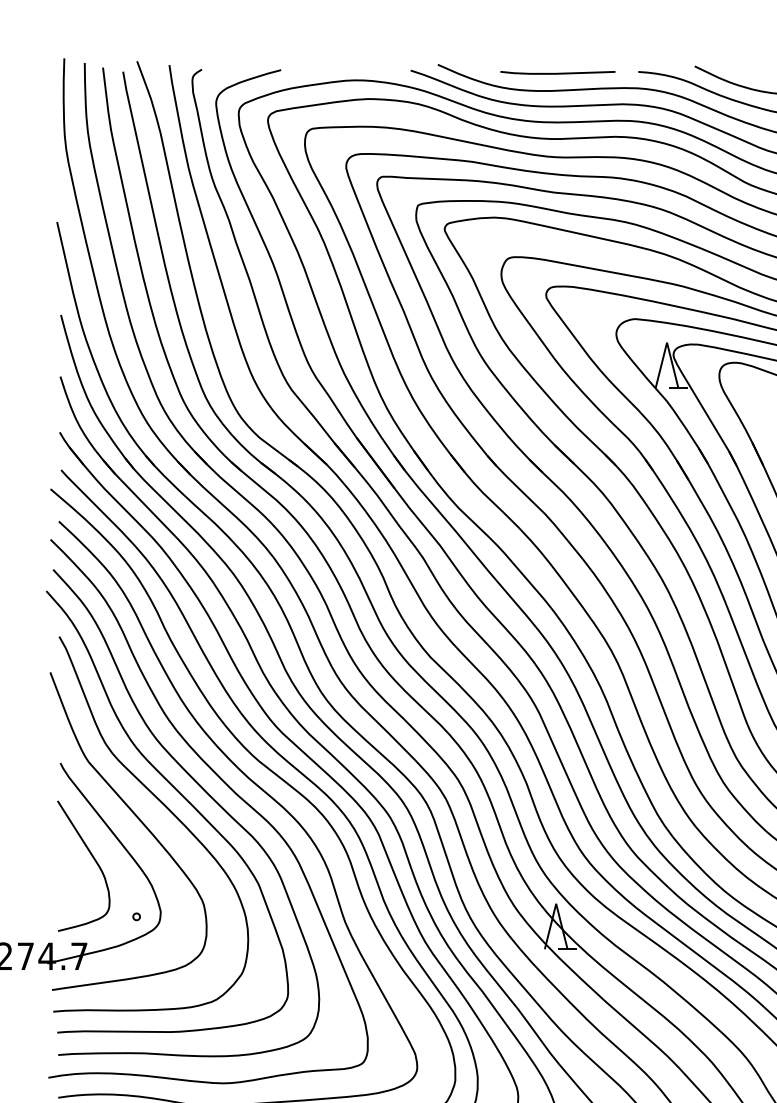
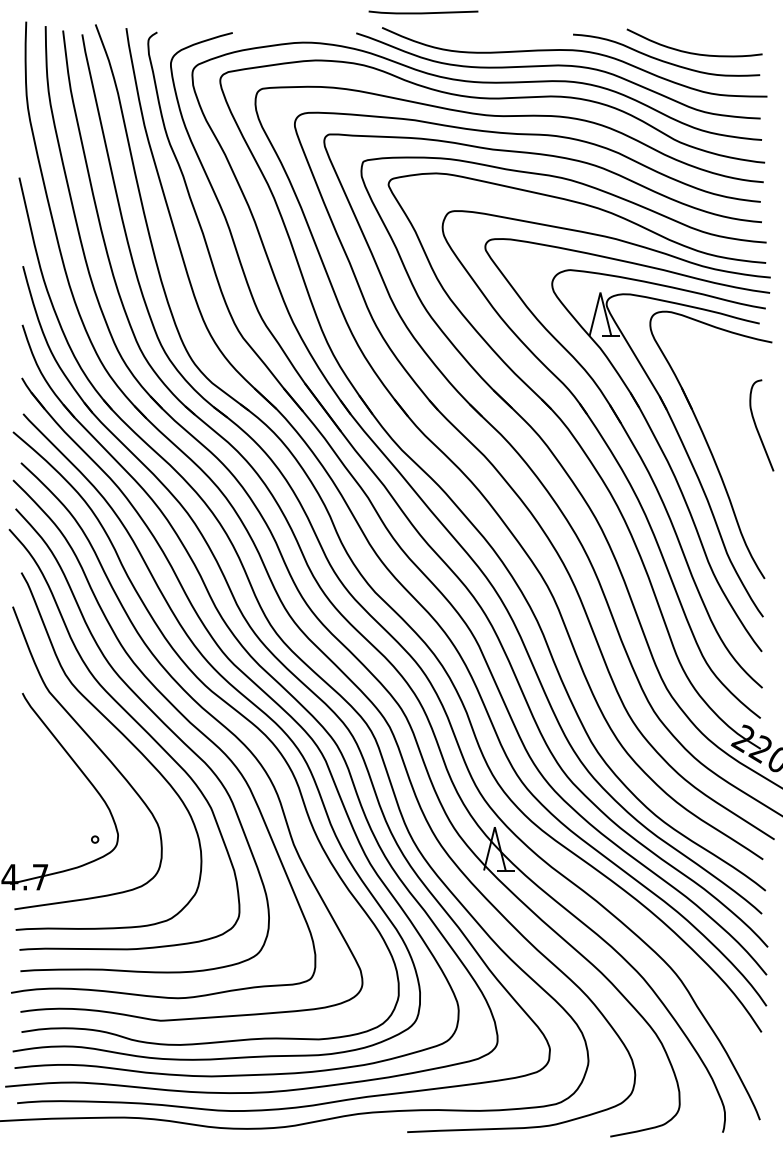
curve: (557, 72) -> (423, 12), moved
curve: (92, 859) -> (53, 784), removed

